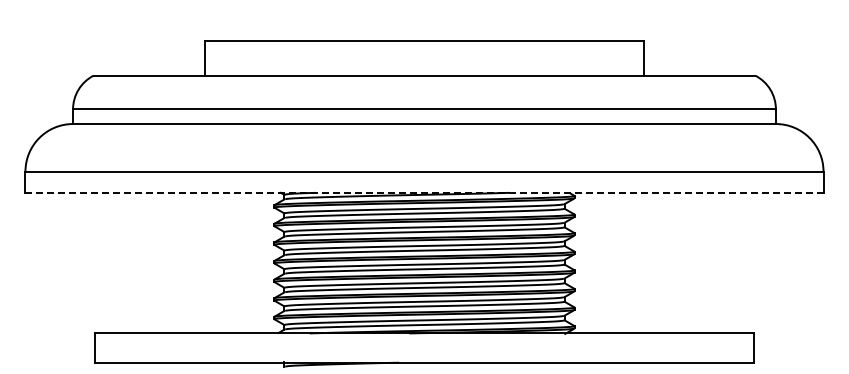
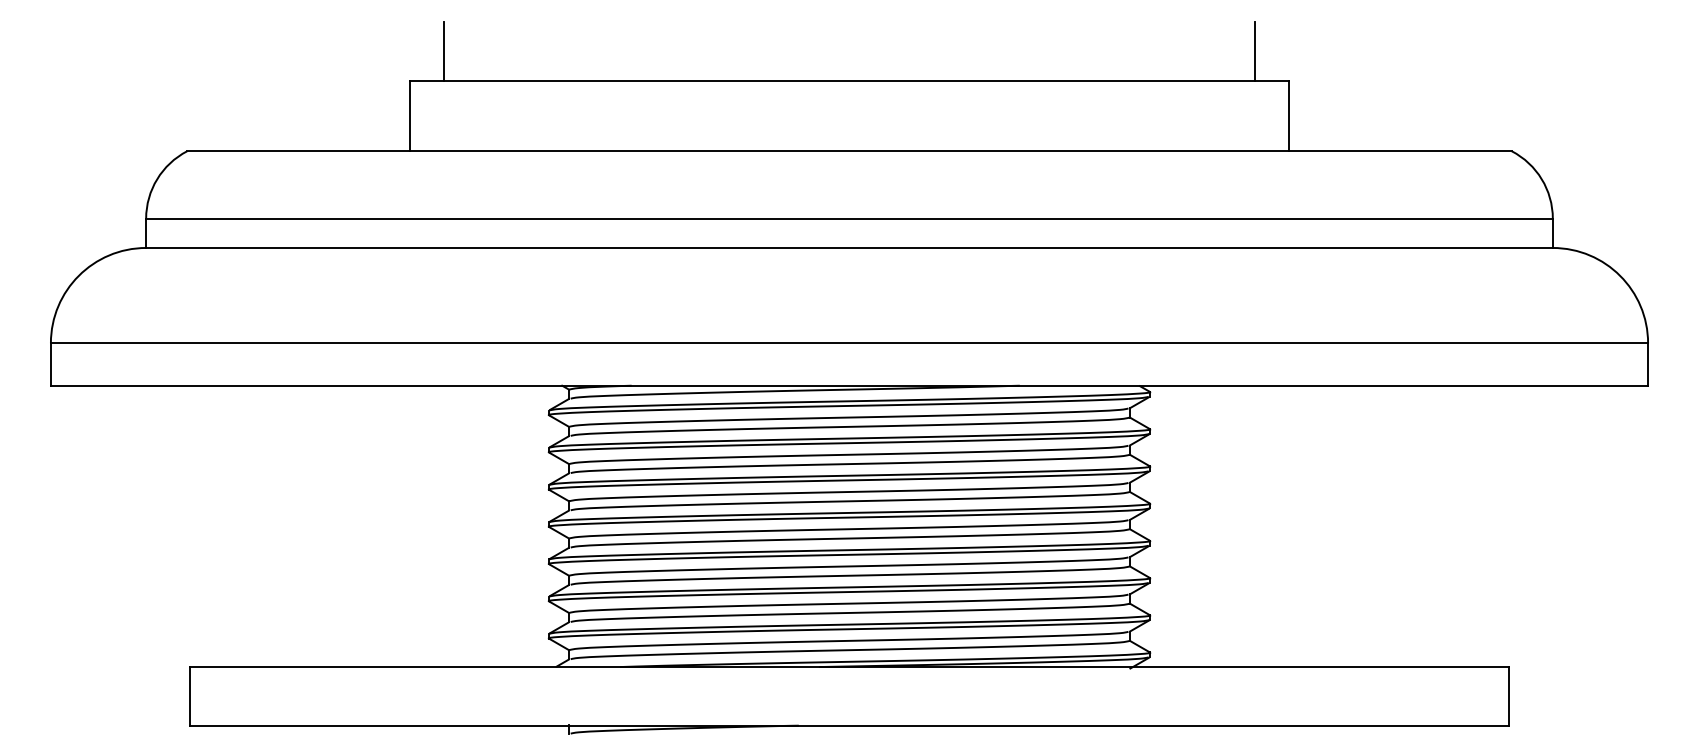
line: (221, 25) -> (443, 50), added
line: (627, 25) -> (1255, 50), added
line: (425, 192) -> (851, 385), dashed -> solid

